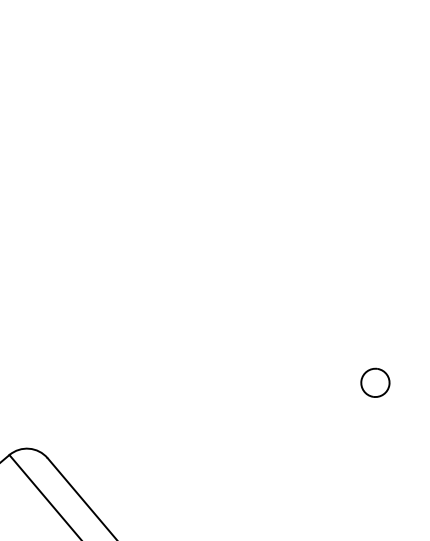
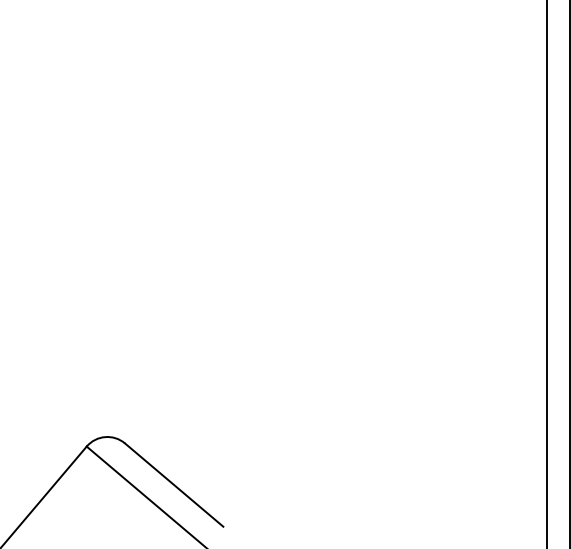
part: (375, 382) -> (435, 314), removed

